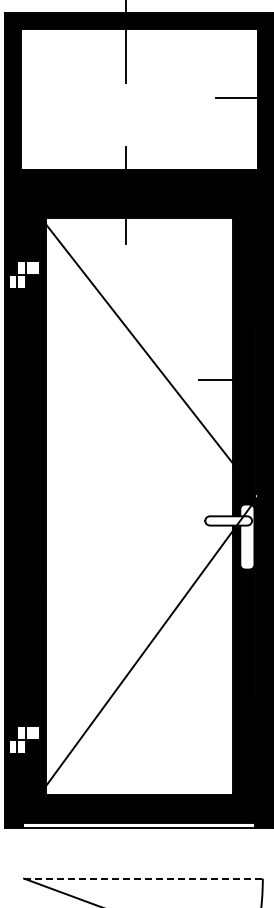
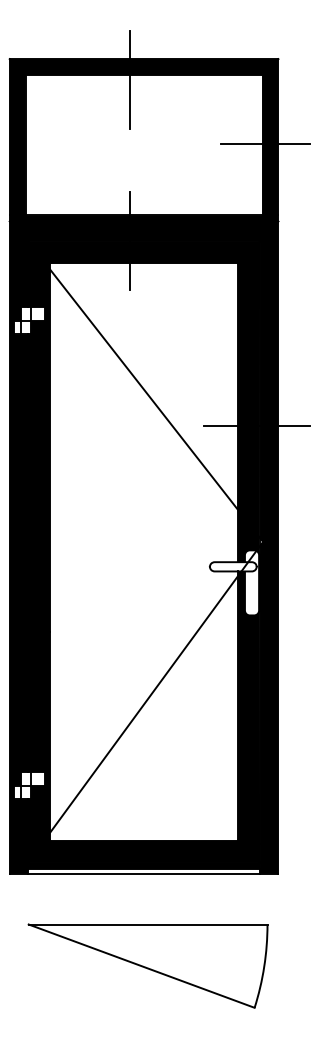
line: (143, 878) -> (148, 924), dashed -> solid

